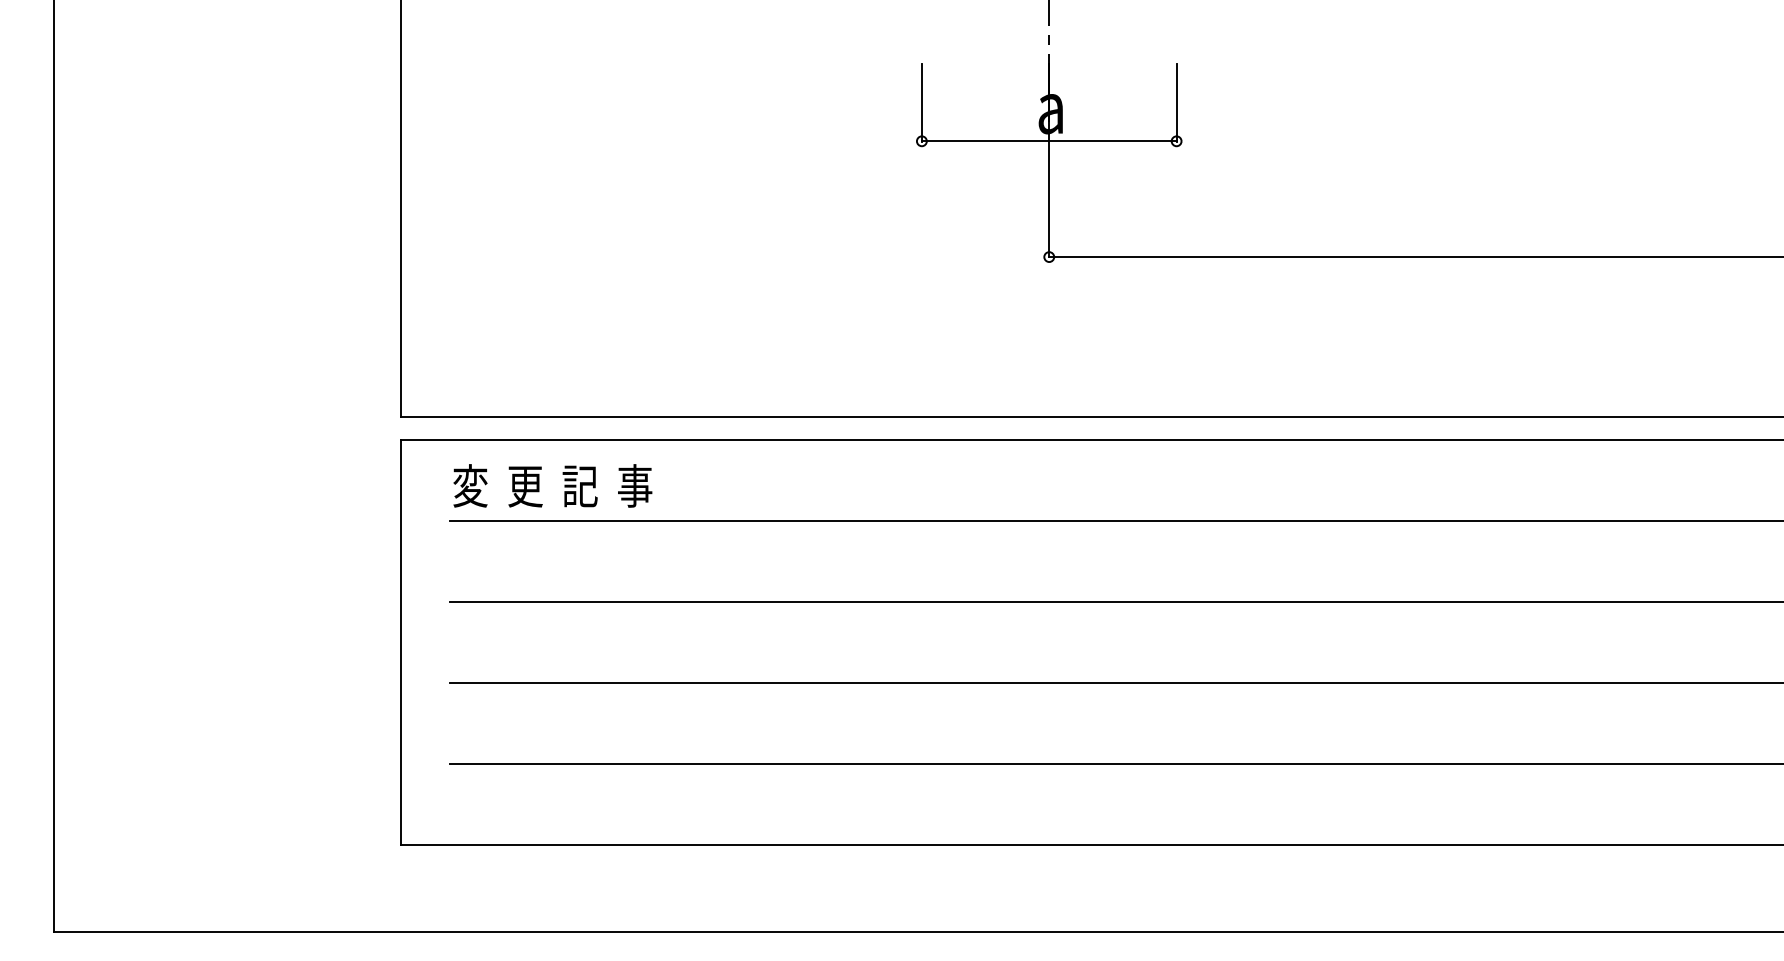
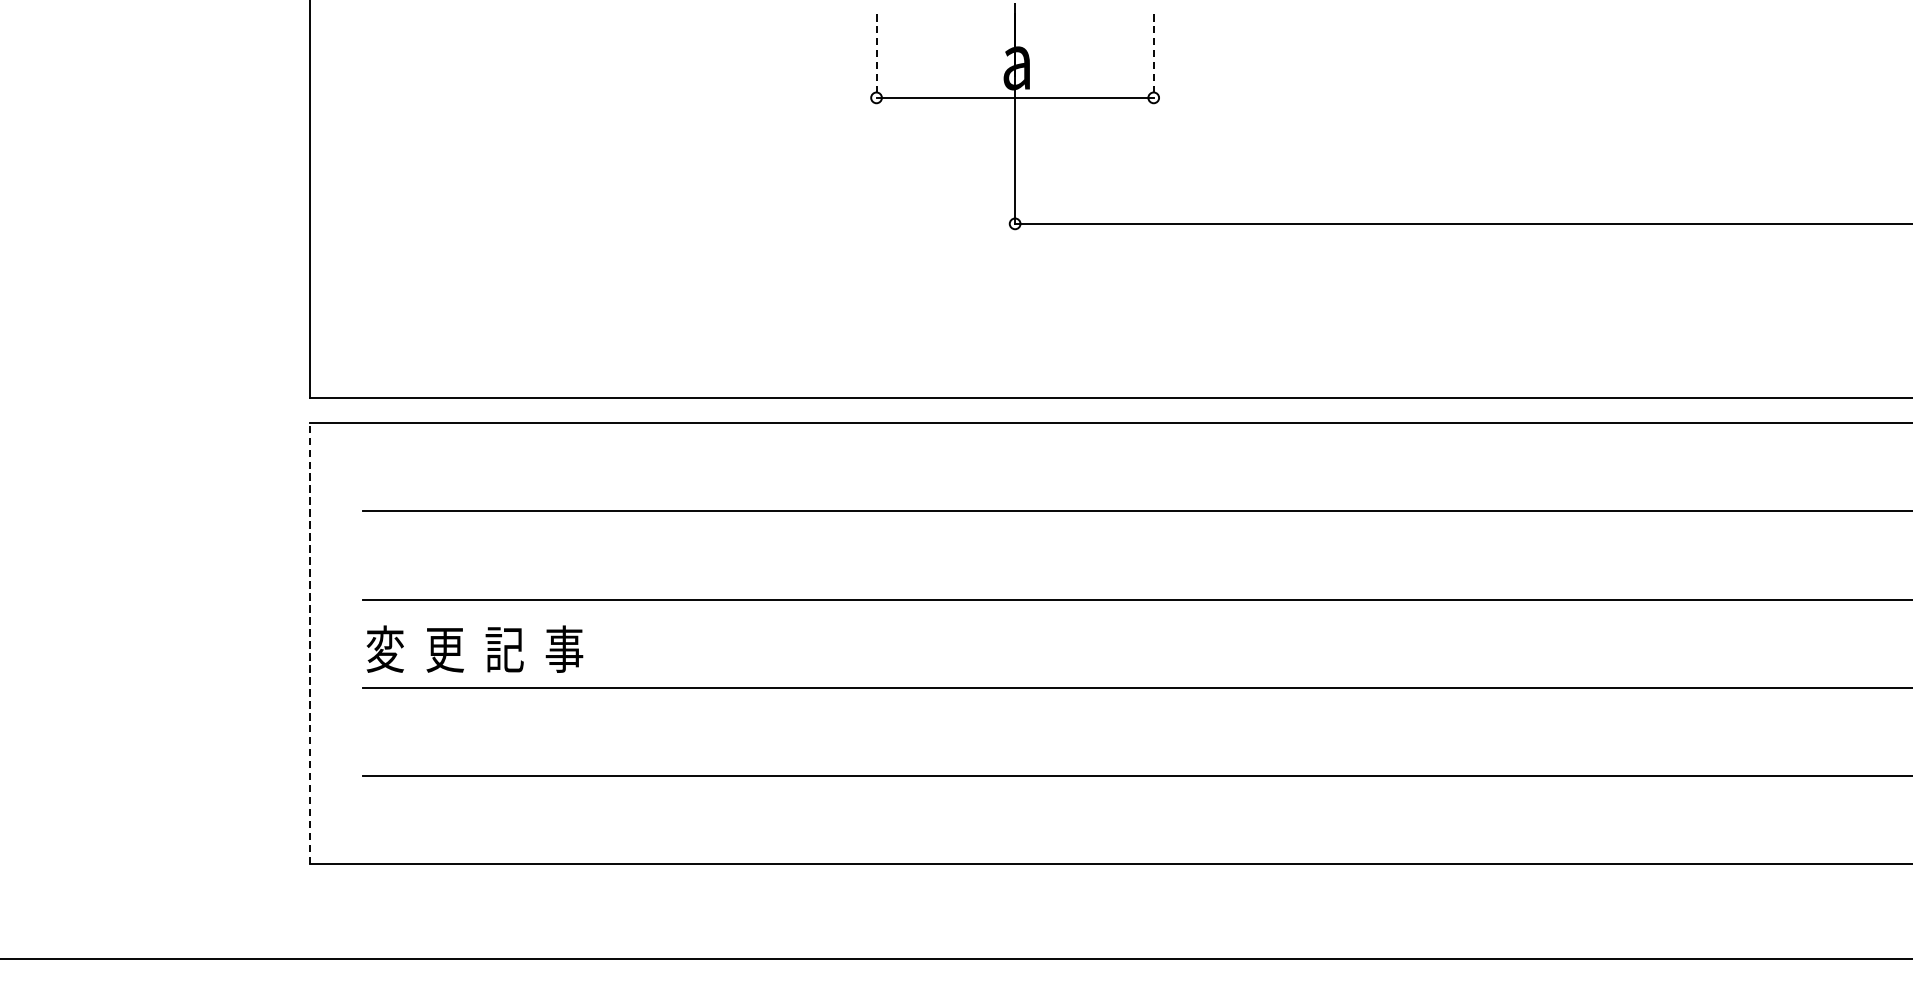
line: (921, 102) -> (876, 55), solid -> dashed
line: (1176, 102) -> (1153, 55), solid -> dashed
text: (552, 485) -> (474, 648), moved
line: (400, 642) -> (309, 643), solid -> dashed

